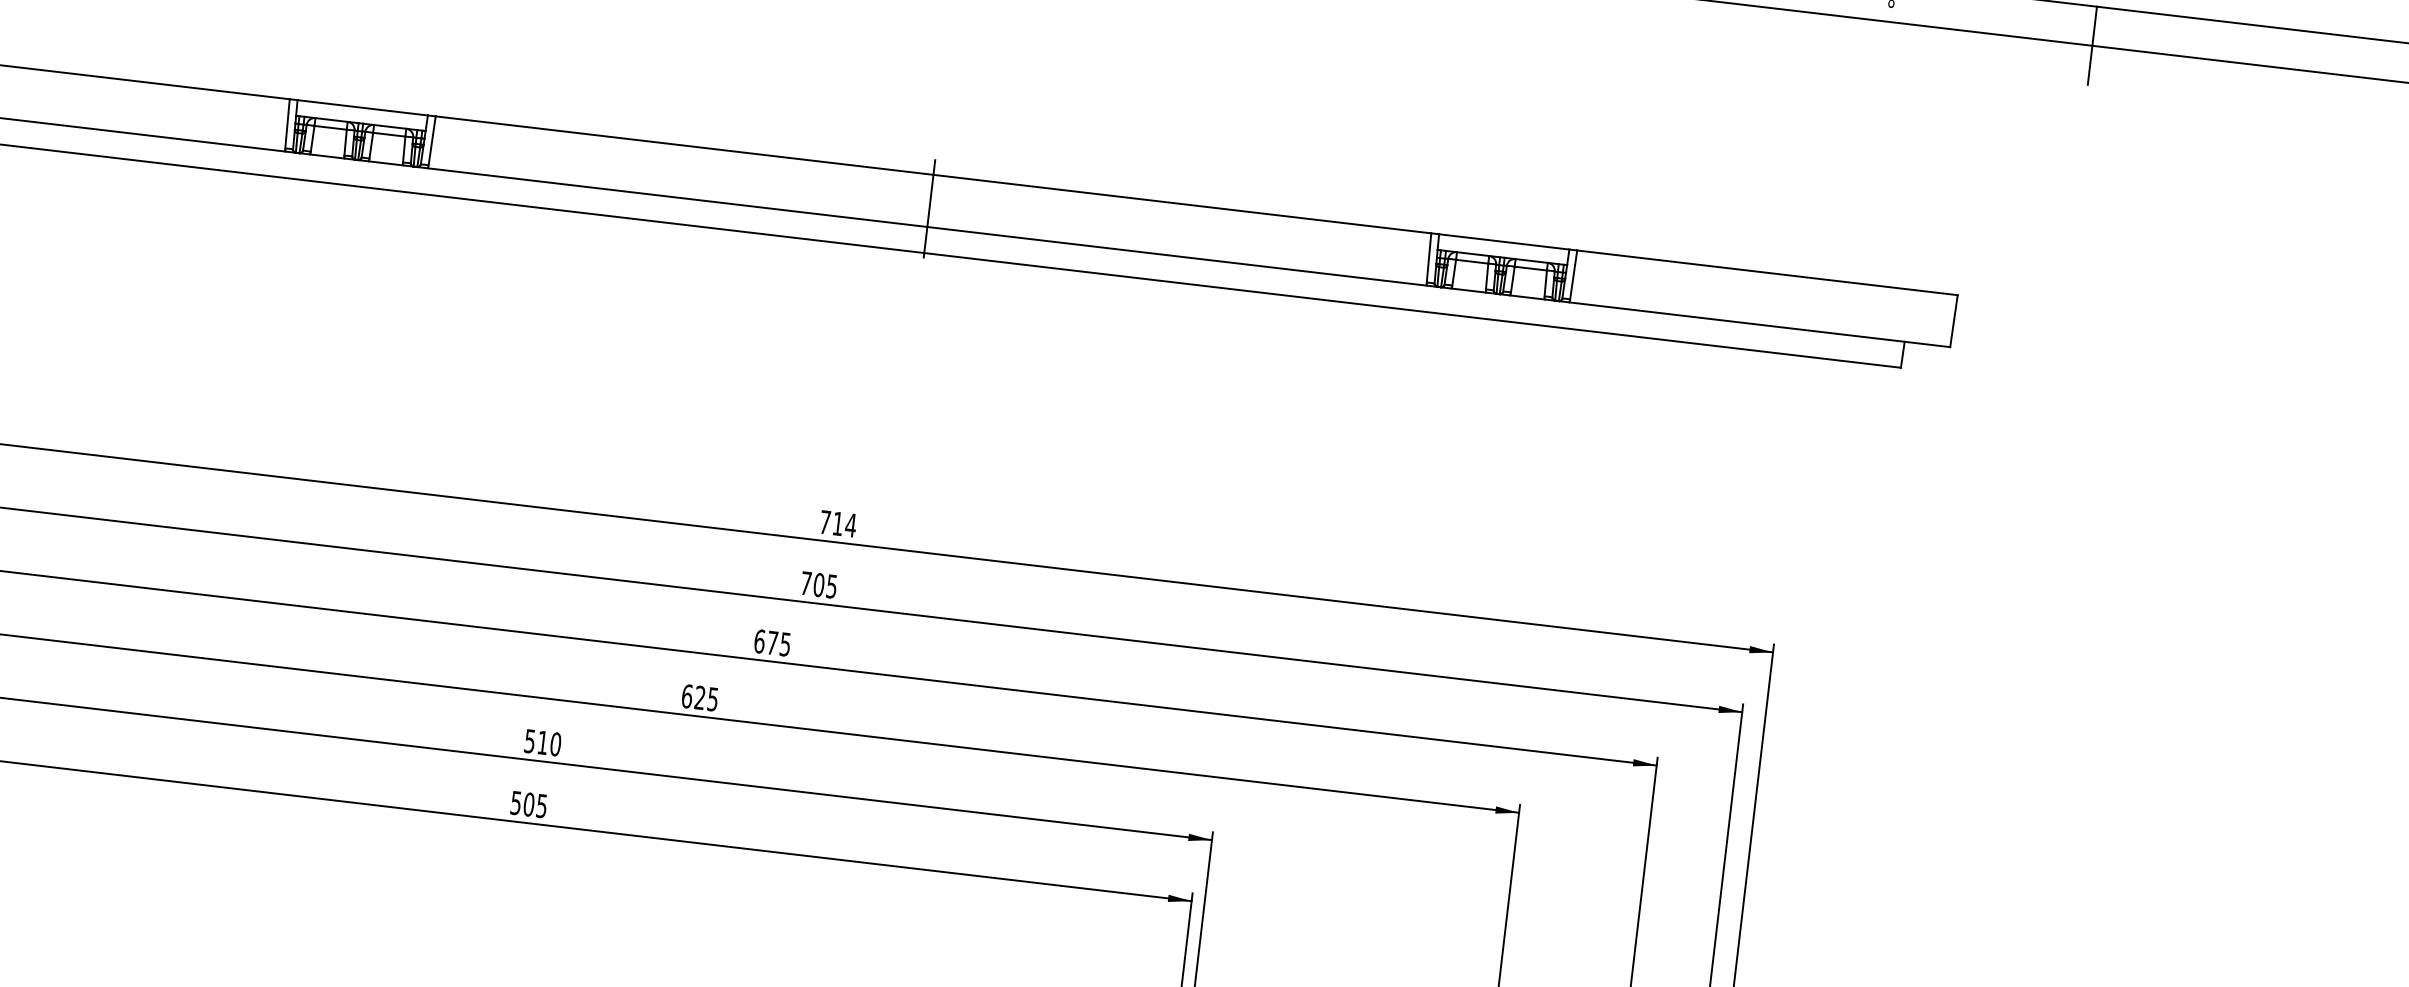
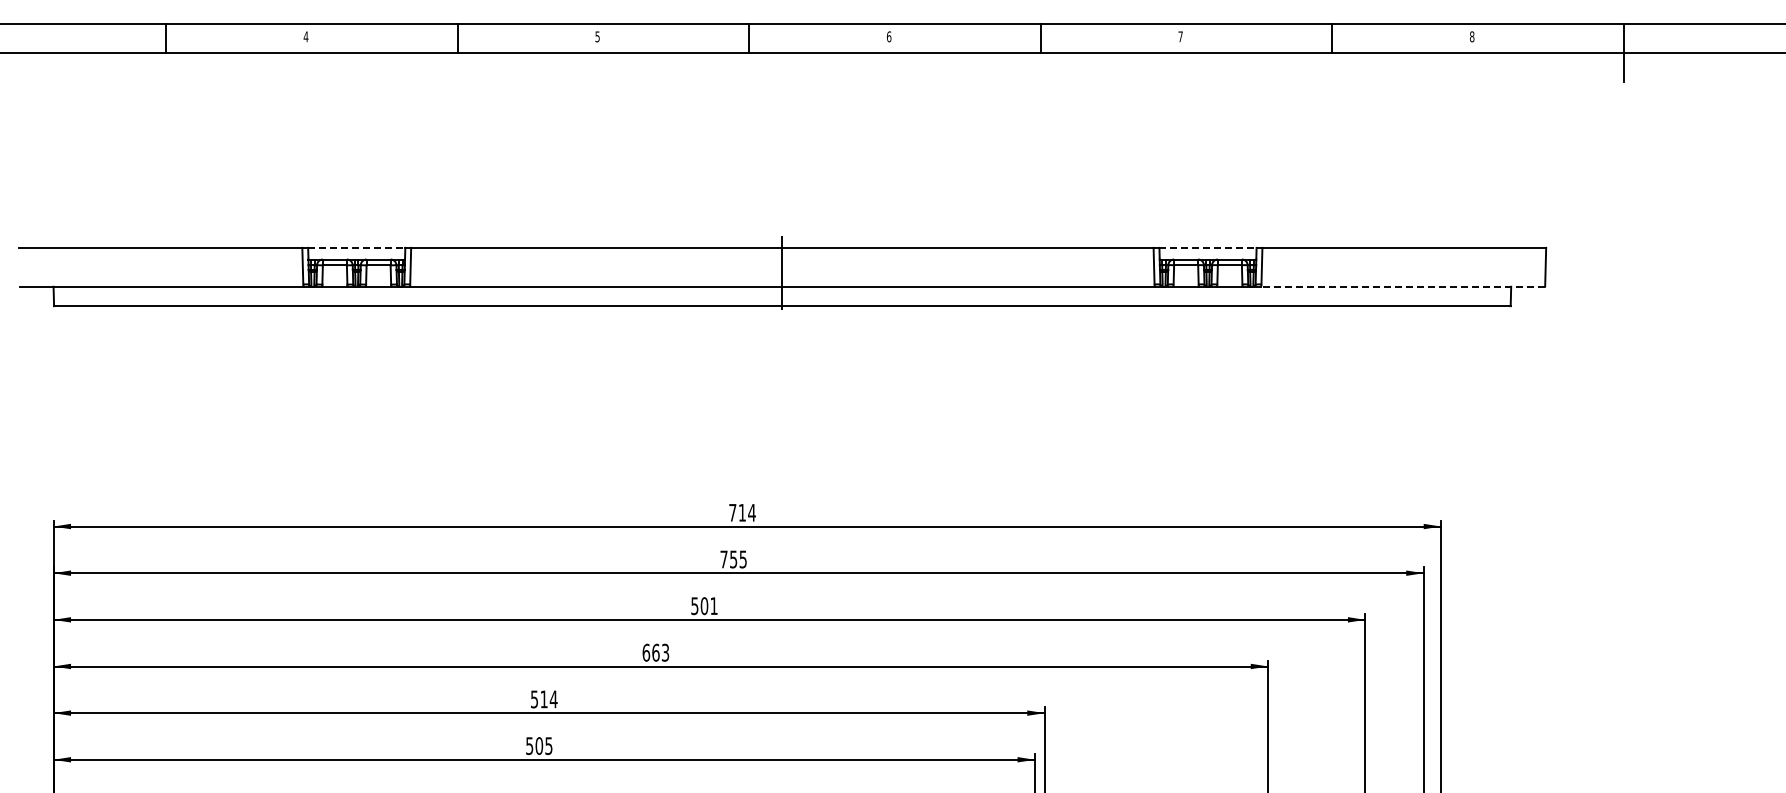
line: (362, 107) -> (356, 247), solid -> dashed
line: (1504, 241) -> (1208, 247), solid -> dashed
line: (1758, 324) -> (1402, 286), solid -> dashed
text: (818, 585) -> (733, 559), 705 -> 755
text: (772, 643) -> (704, 606), 675 -> 501
text: (706, 698) -> (660, 652), 625 -> 663
text: (555, 744) -> (553, 699), 510 -> 514

